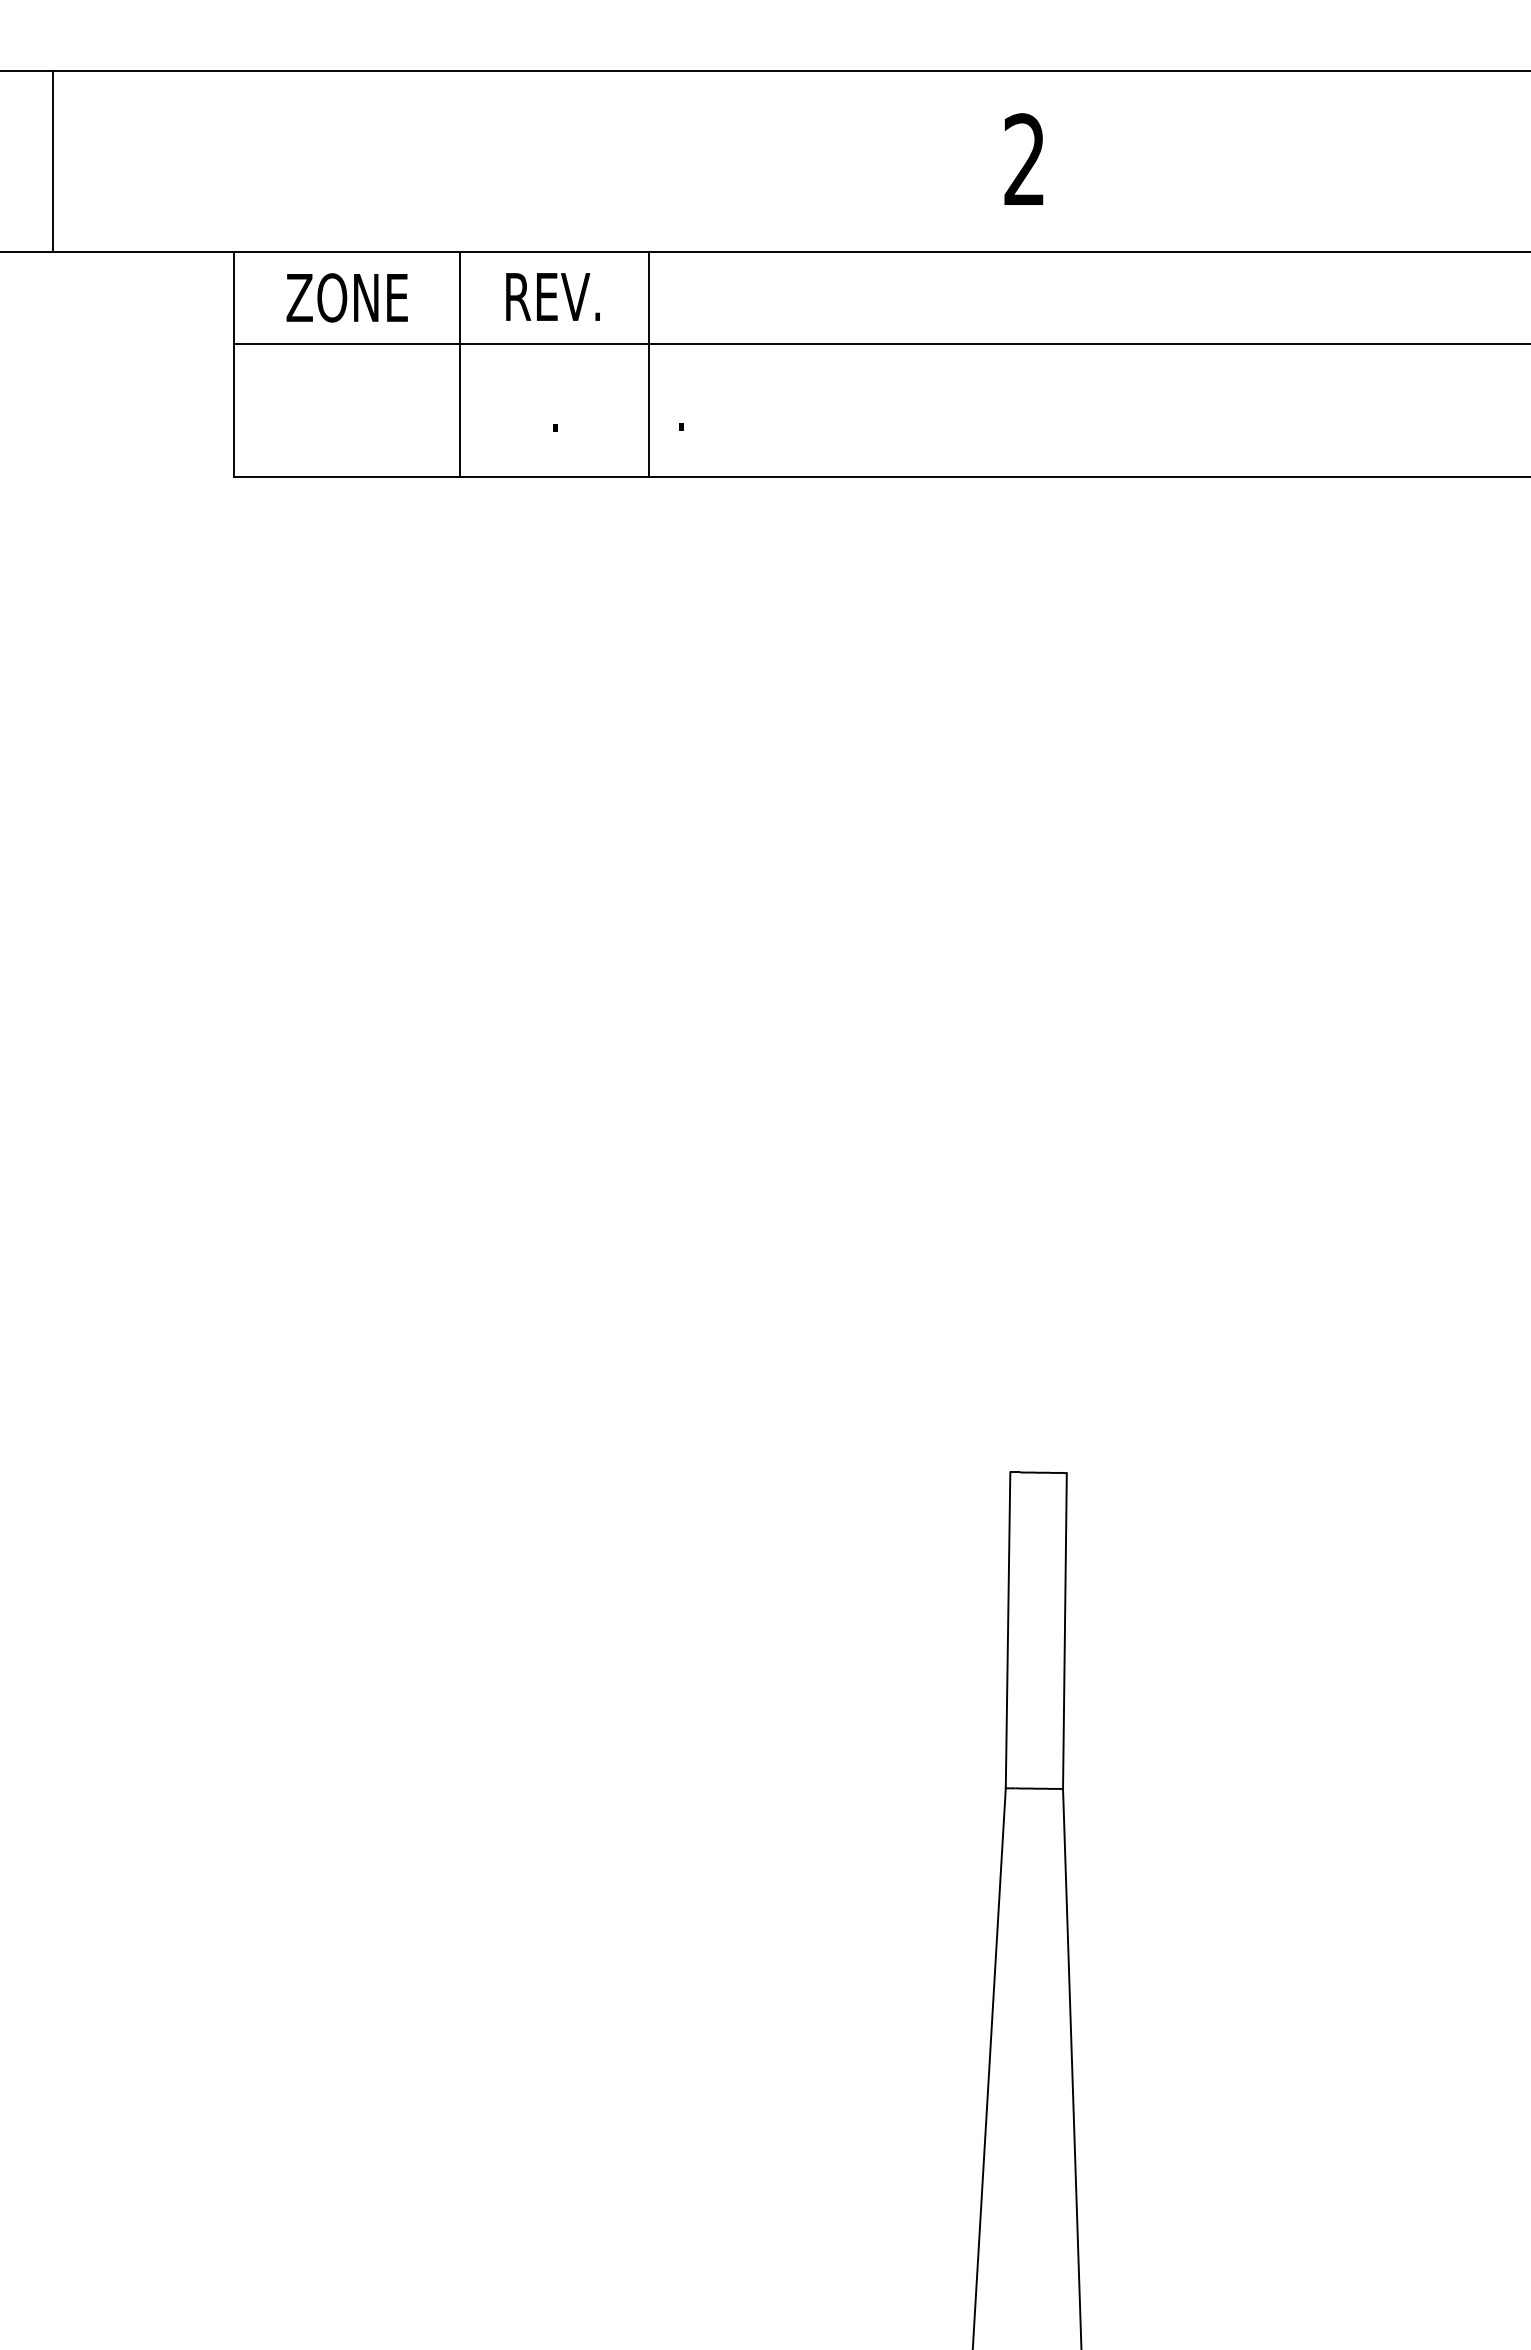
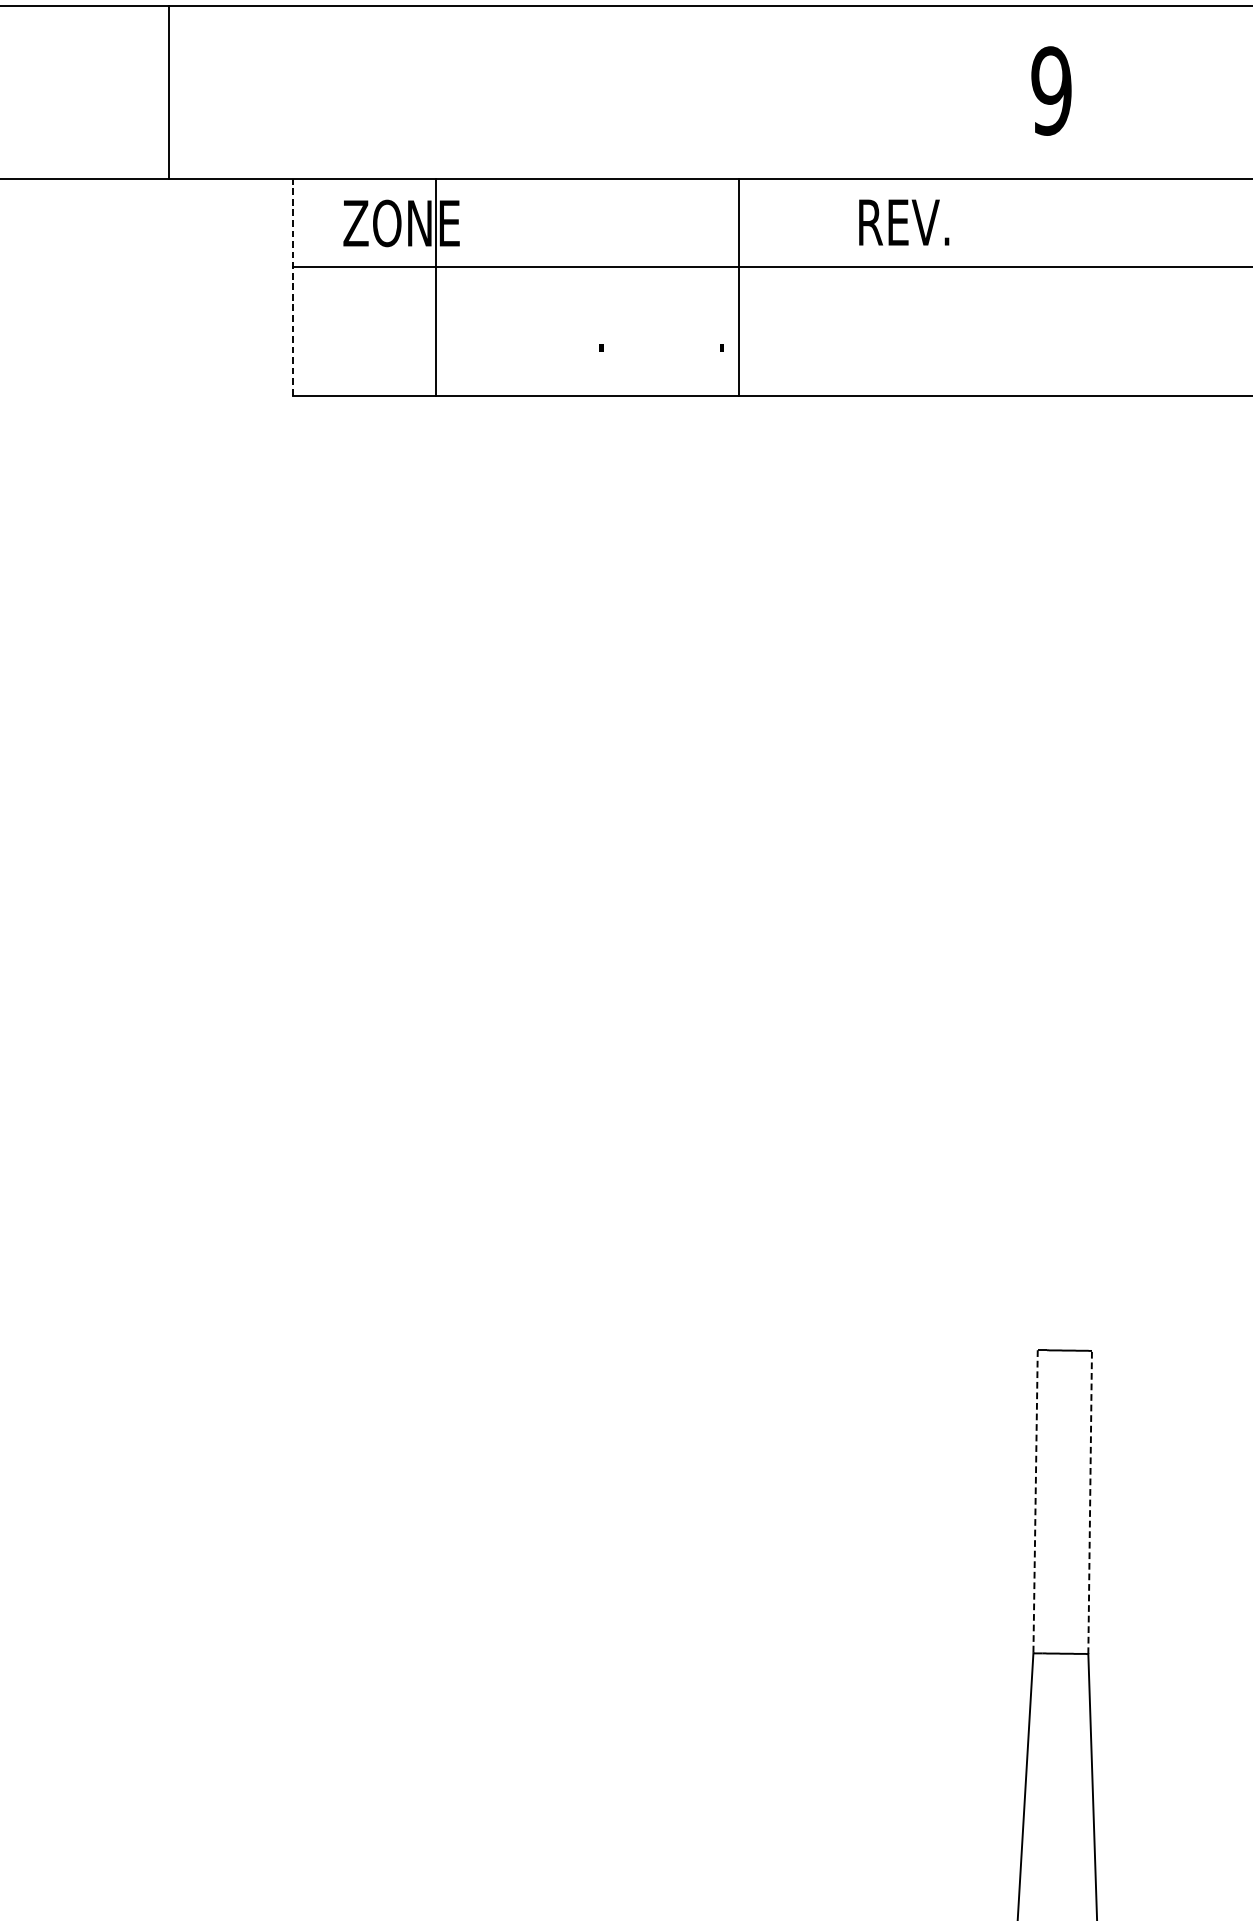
text: (1024, 159) -> (1051, 90), 2 -> 9
line: (53, 161) -> (168, 92), moved
text: (552, 296) -> (903, 222), moved
line: (233, 364) -> (292, 287), solid -> dashed
line: (459, 364) -> (435, 287), moved
line: (649, 364) -> (739, 287), moved
line: (1008, 1630) -> (1036, 1501), solid -> dashed
line: (1064, 1631) -> (1089, 1502), solid -> dashed

